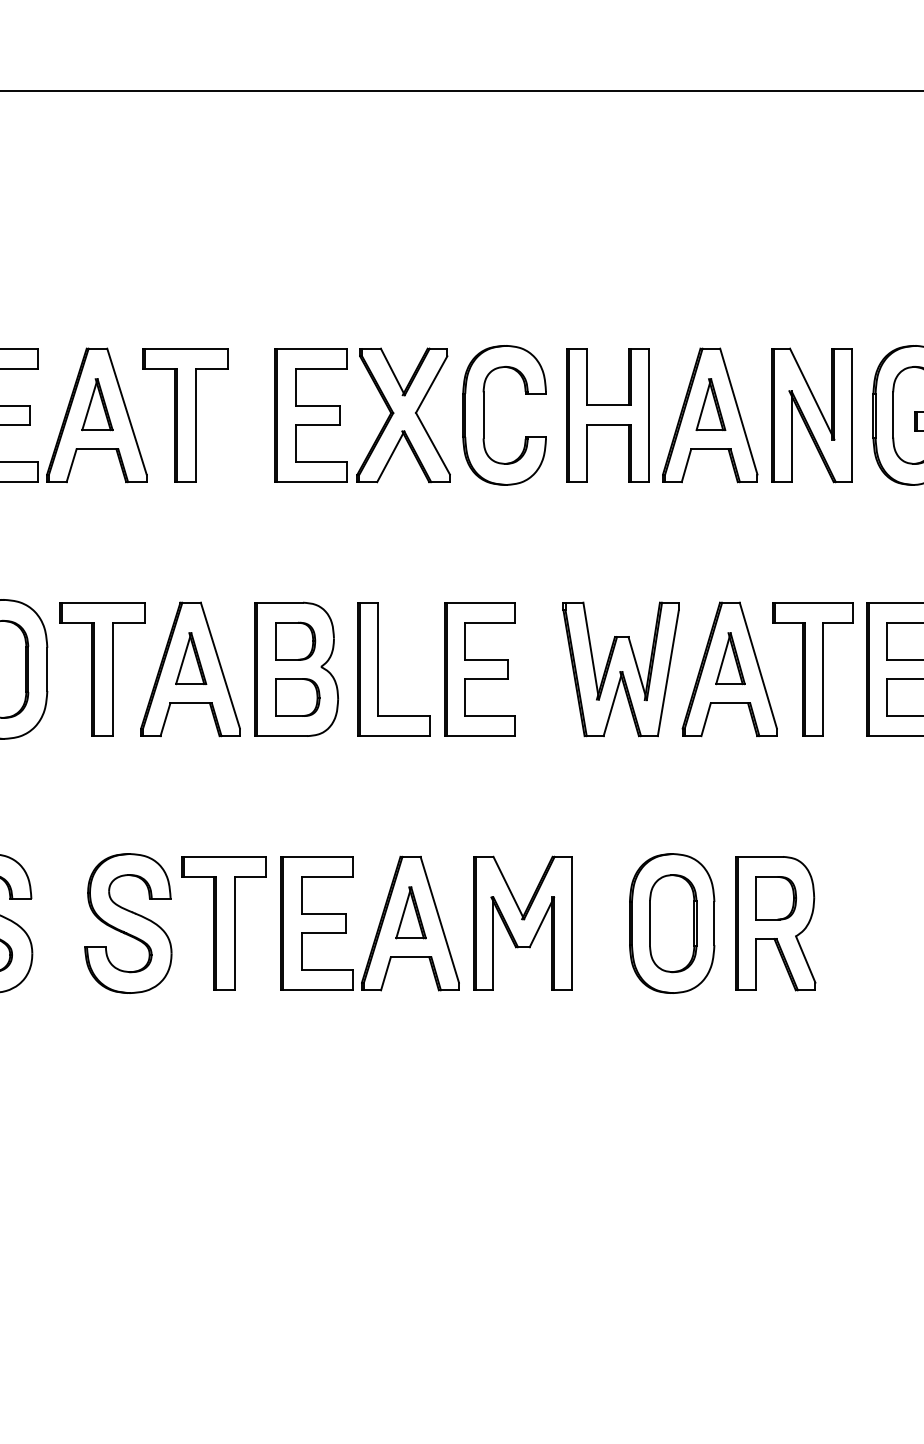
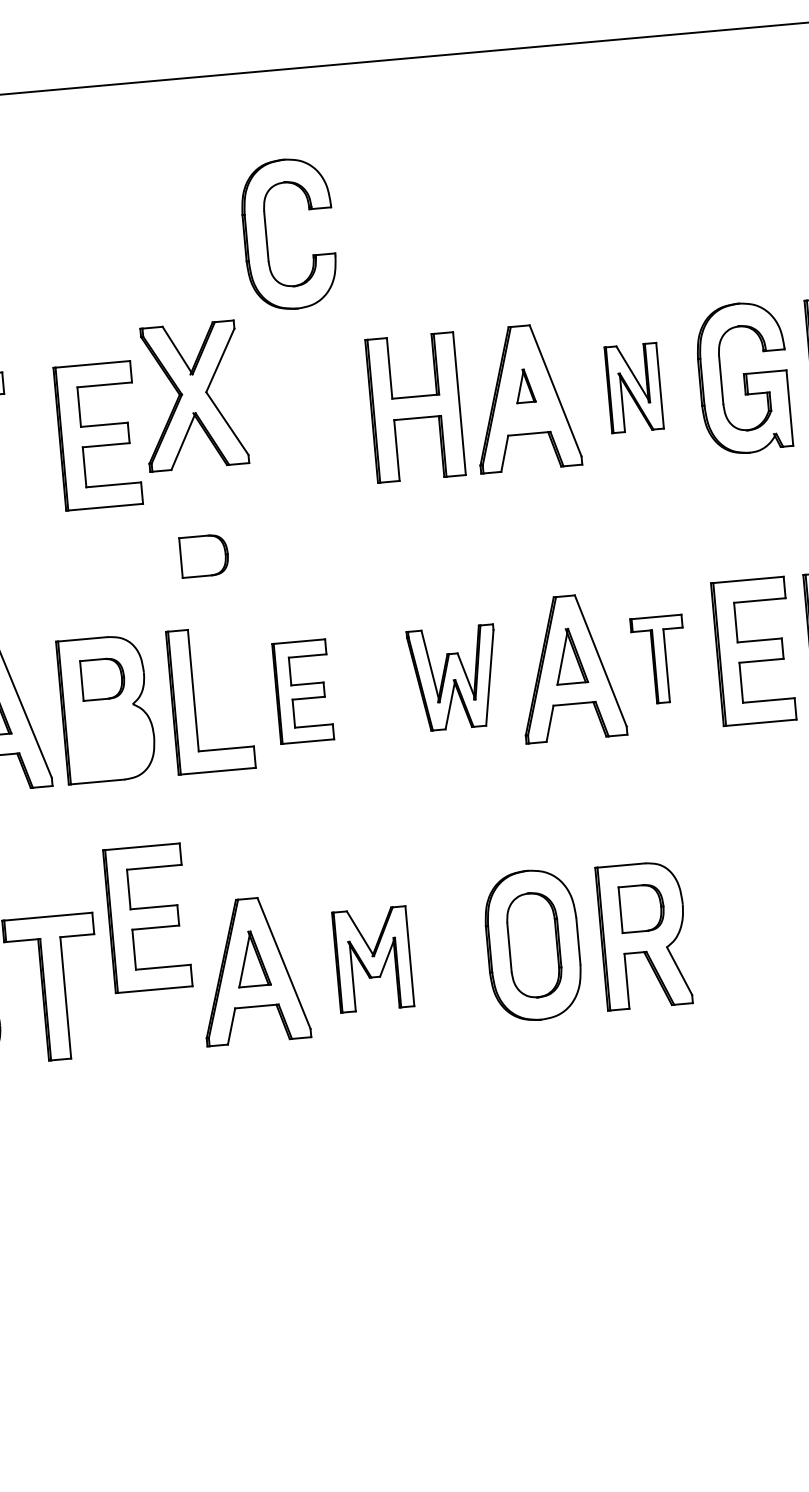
part: (710, 404) -> (524, 386), size x0.6
part: (403, 415) -> (193, 396), moved
part: (484, 415) -> (267, 236), moved
part: (811, 415) -> (633, 388), size x0.6
part: (479, 669) -> (302, 691), size x0.7
part: (620, 669) -> (453, 678), size x0.7
part: (812, 669) -> (659, 659), size x0.6
part: (297, 697) -> (204, 555), moved
part: (522, 922) -> (372, 958), size x0.7
part: (316, 923) -> (146, 918), moved

